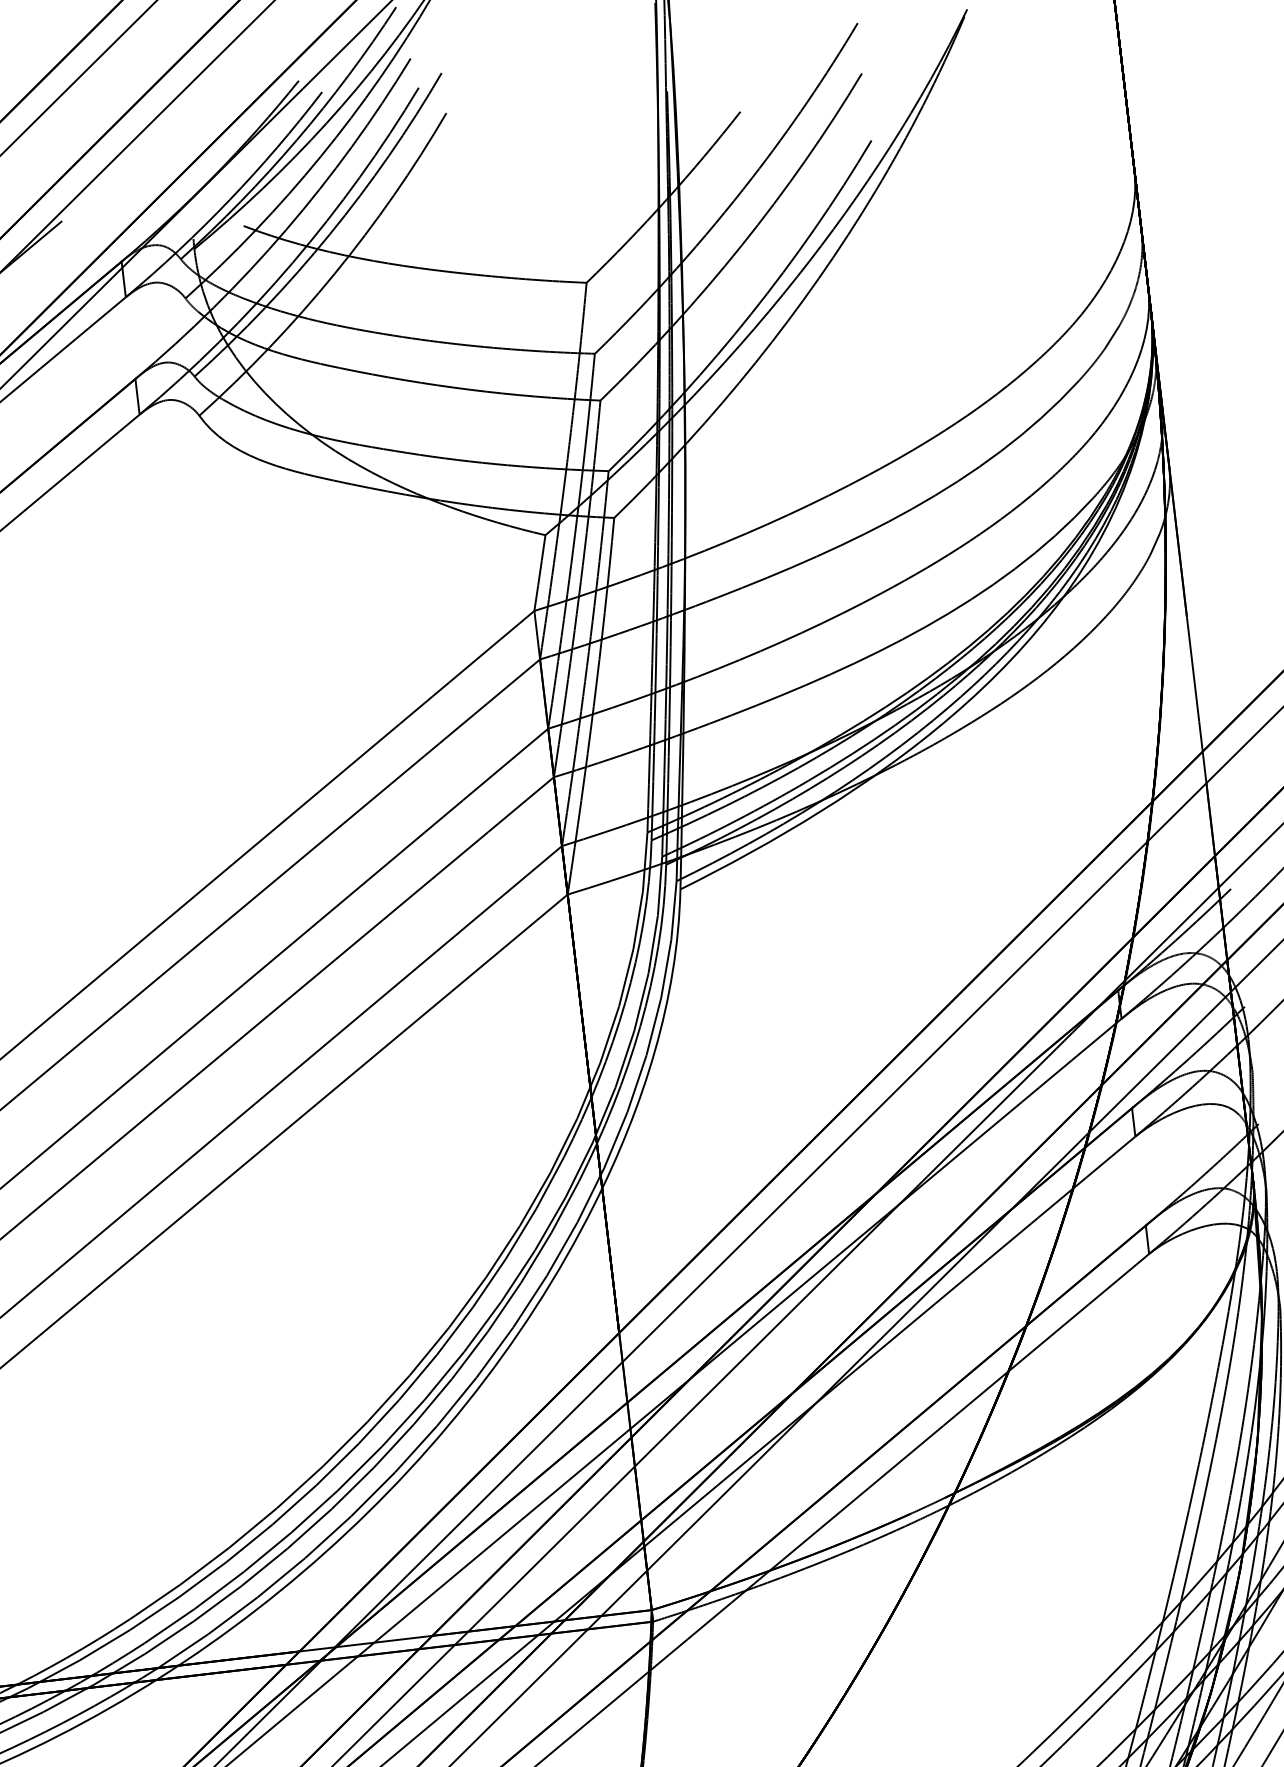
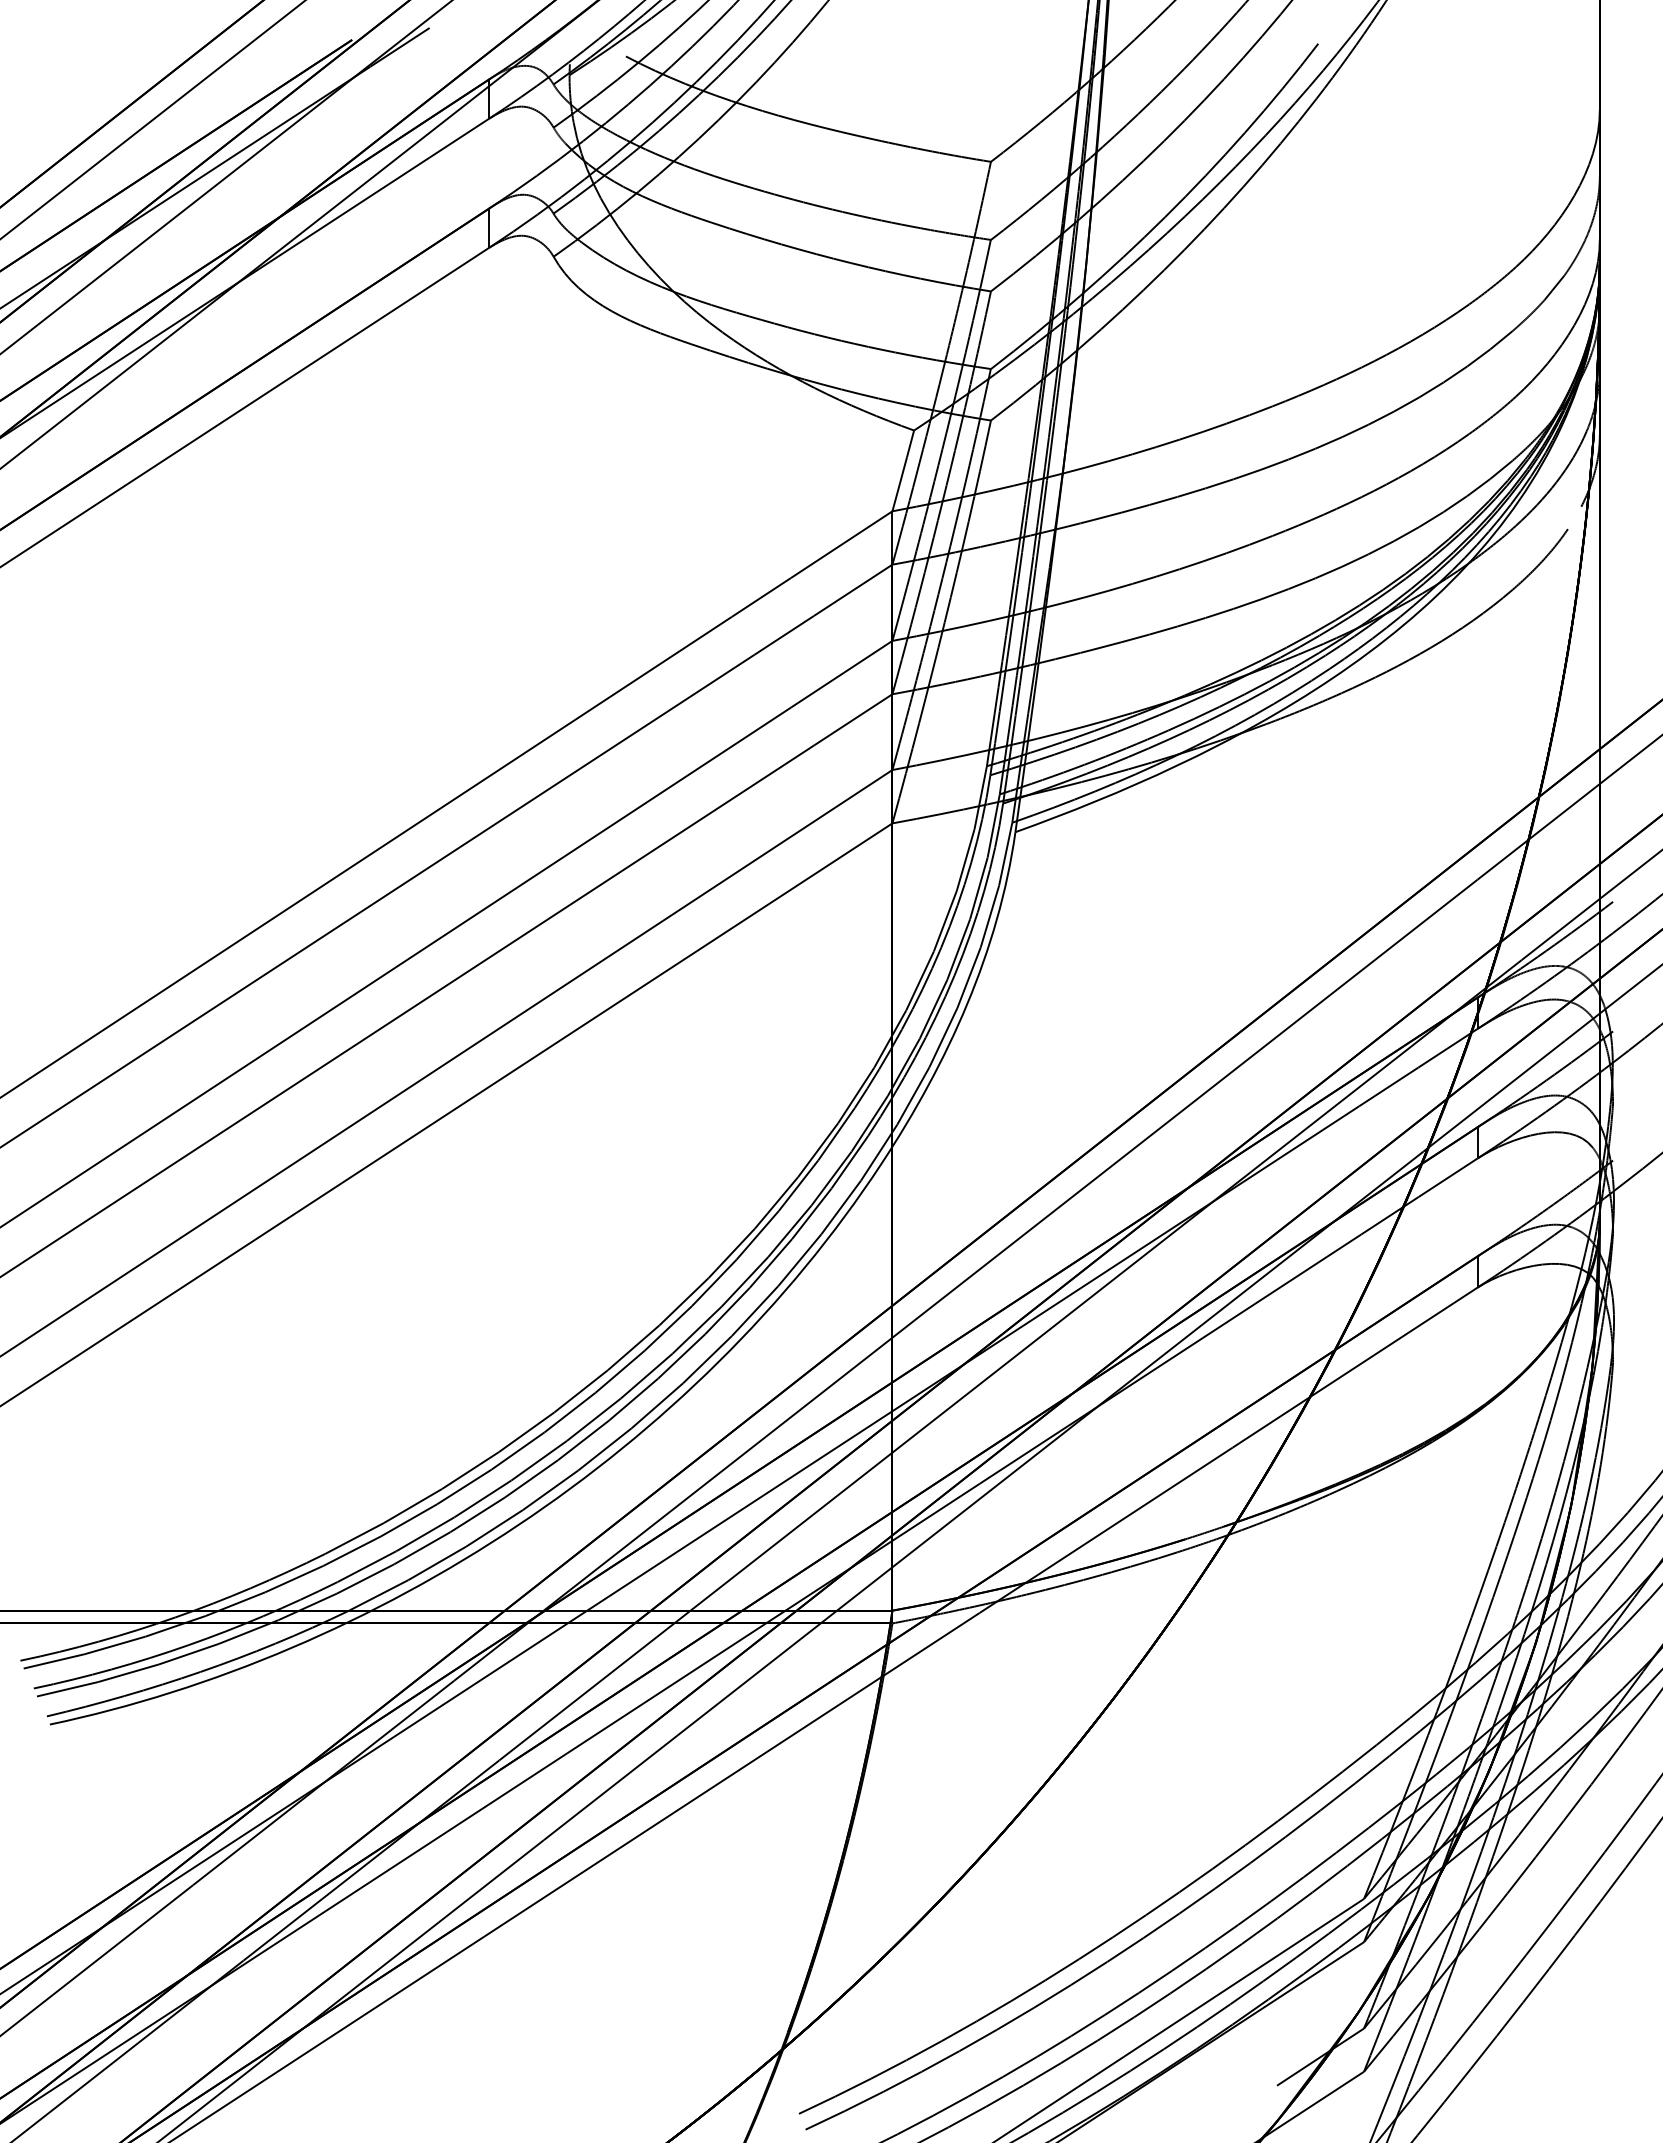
line: (1154, 543) -> (1574, 517), removed

